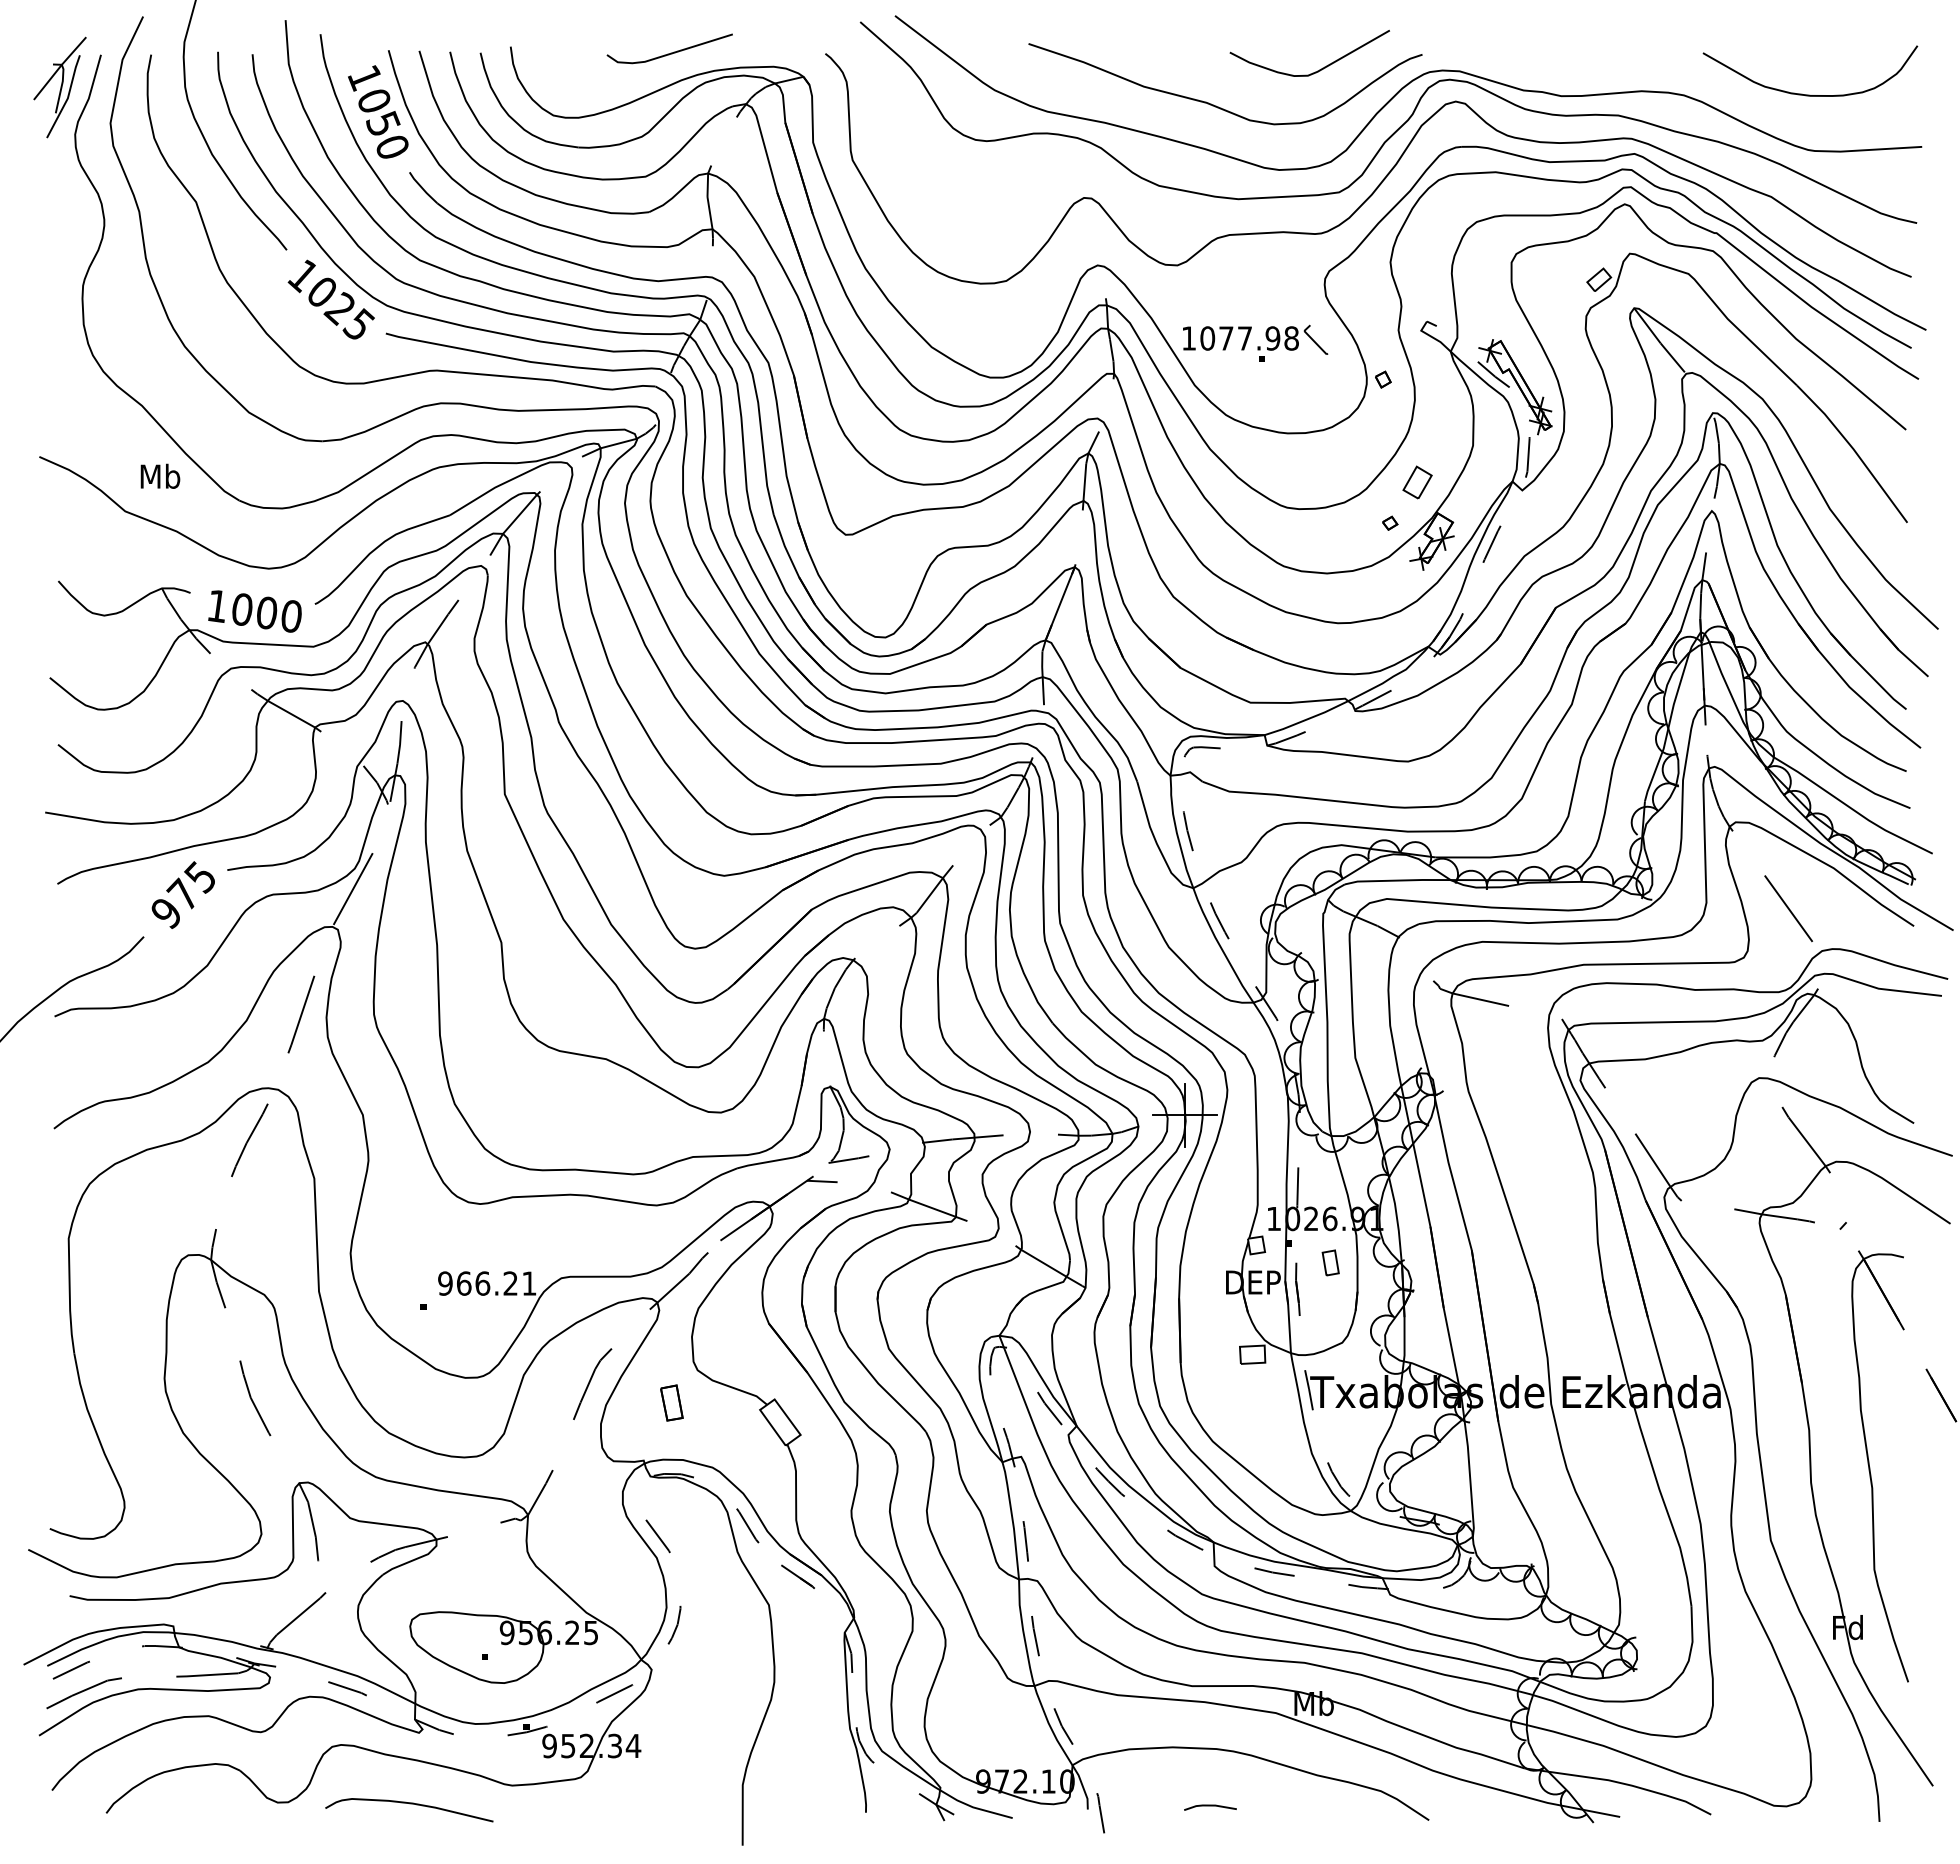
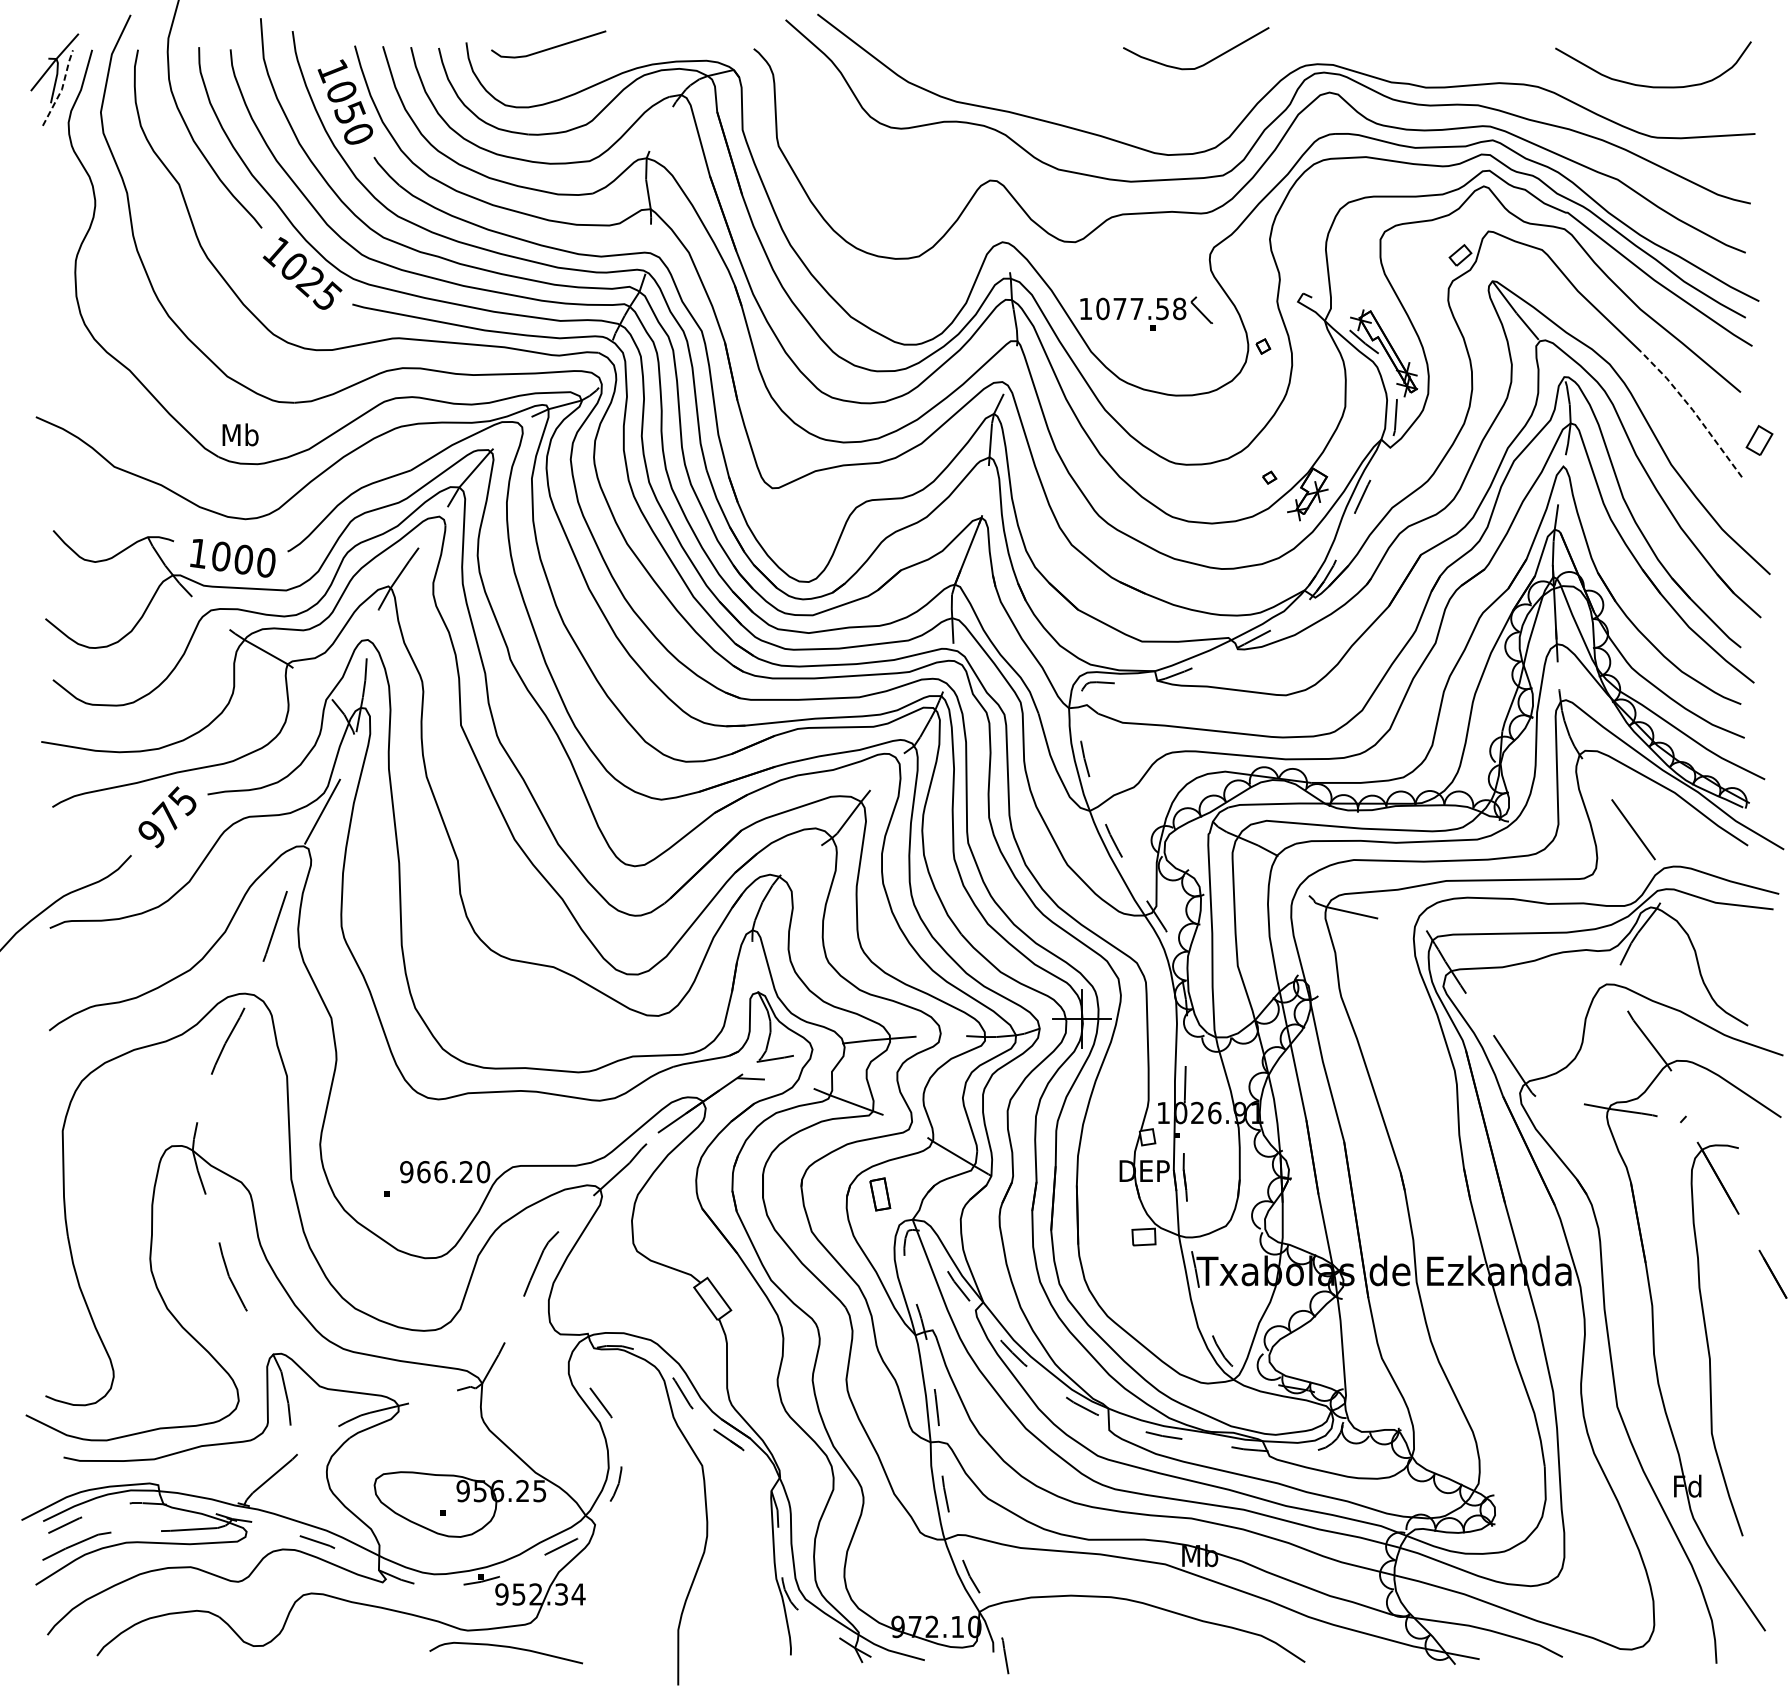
line: (670, 52) -> (549, 47), moved
line: (68, 97) -> (62, 88), solid -> dashed
curve: (1216, 105) -> (1110, 96), removed
text: (1272, 338) -> (1162, 308), 1077.98 -> 1077.58
line: (1854, 450) -> (1693, 411), solid -> dashed
text: (160, 475) -> (240, 434), moved
part: (1417, 482) -> (1759, 440), moved
part: (1330, 1262) -> (1215, 1152), removed
text: (529, 1283) -> (483, 1172), 966.21 -> 966.20
part: (671, 1402) -> (879, 1193), moved
curve: (409, 1804) -> (506, 1647), moved
line: (1210, 1806) -> (1105, 1649), removed

